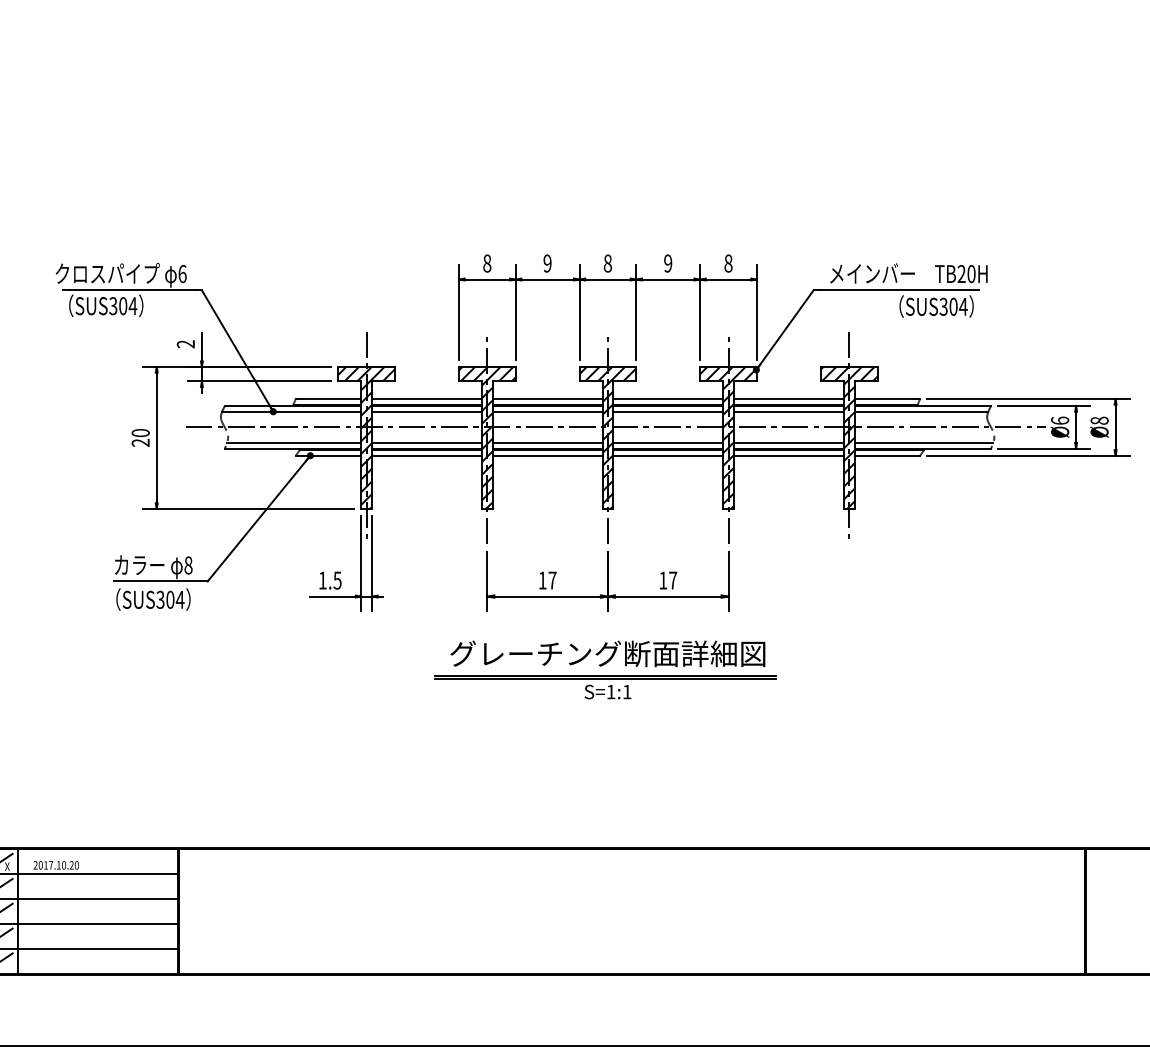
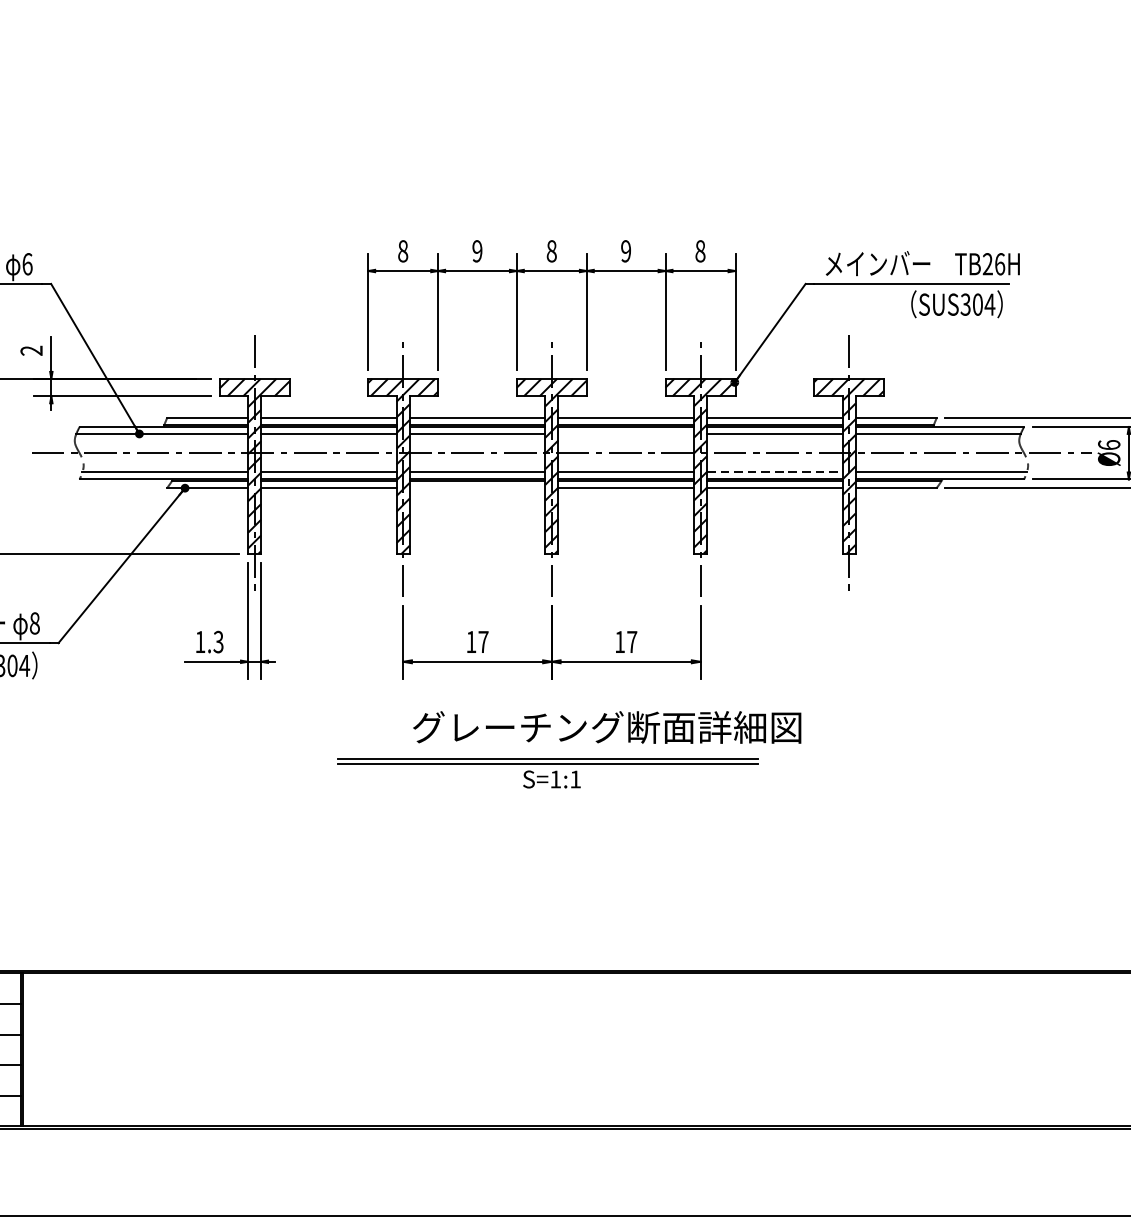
text: (971, 273) -> (999, 263), TB20H -> TB26H
line: (668, 411) -> (626, 433), removed
line: (788, 442) -> (774, 471), solid -> dashed
line: (547, 455) -> (477, 487), removed
text: (337, 579) -> (218, 640), 1.5 -> 1.3
text: (607, 653) -> (606, 727), moved

